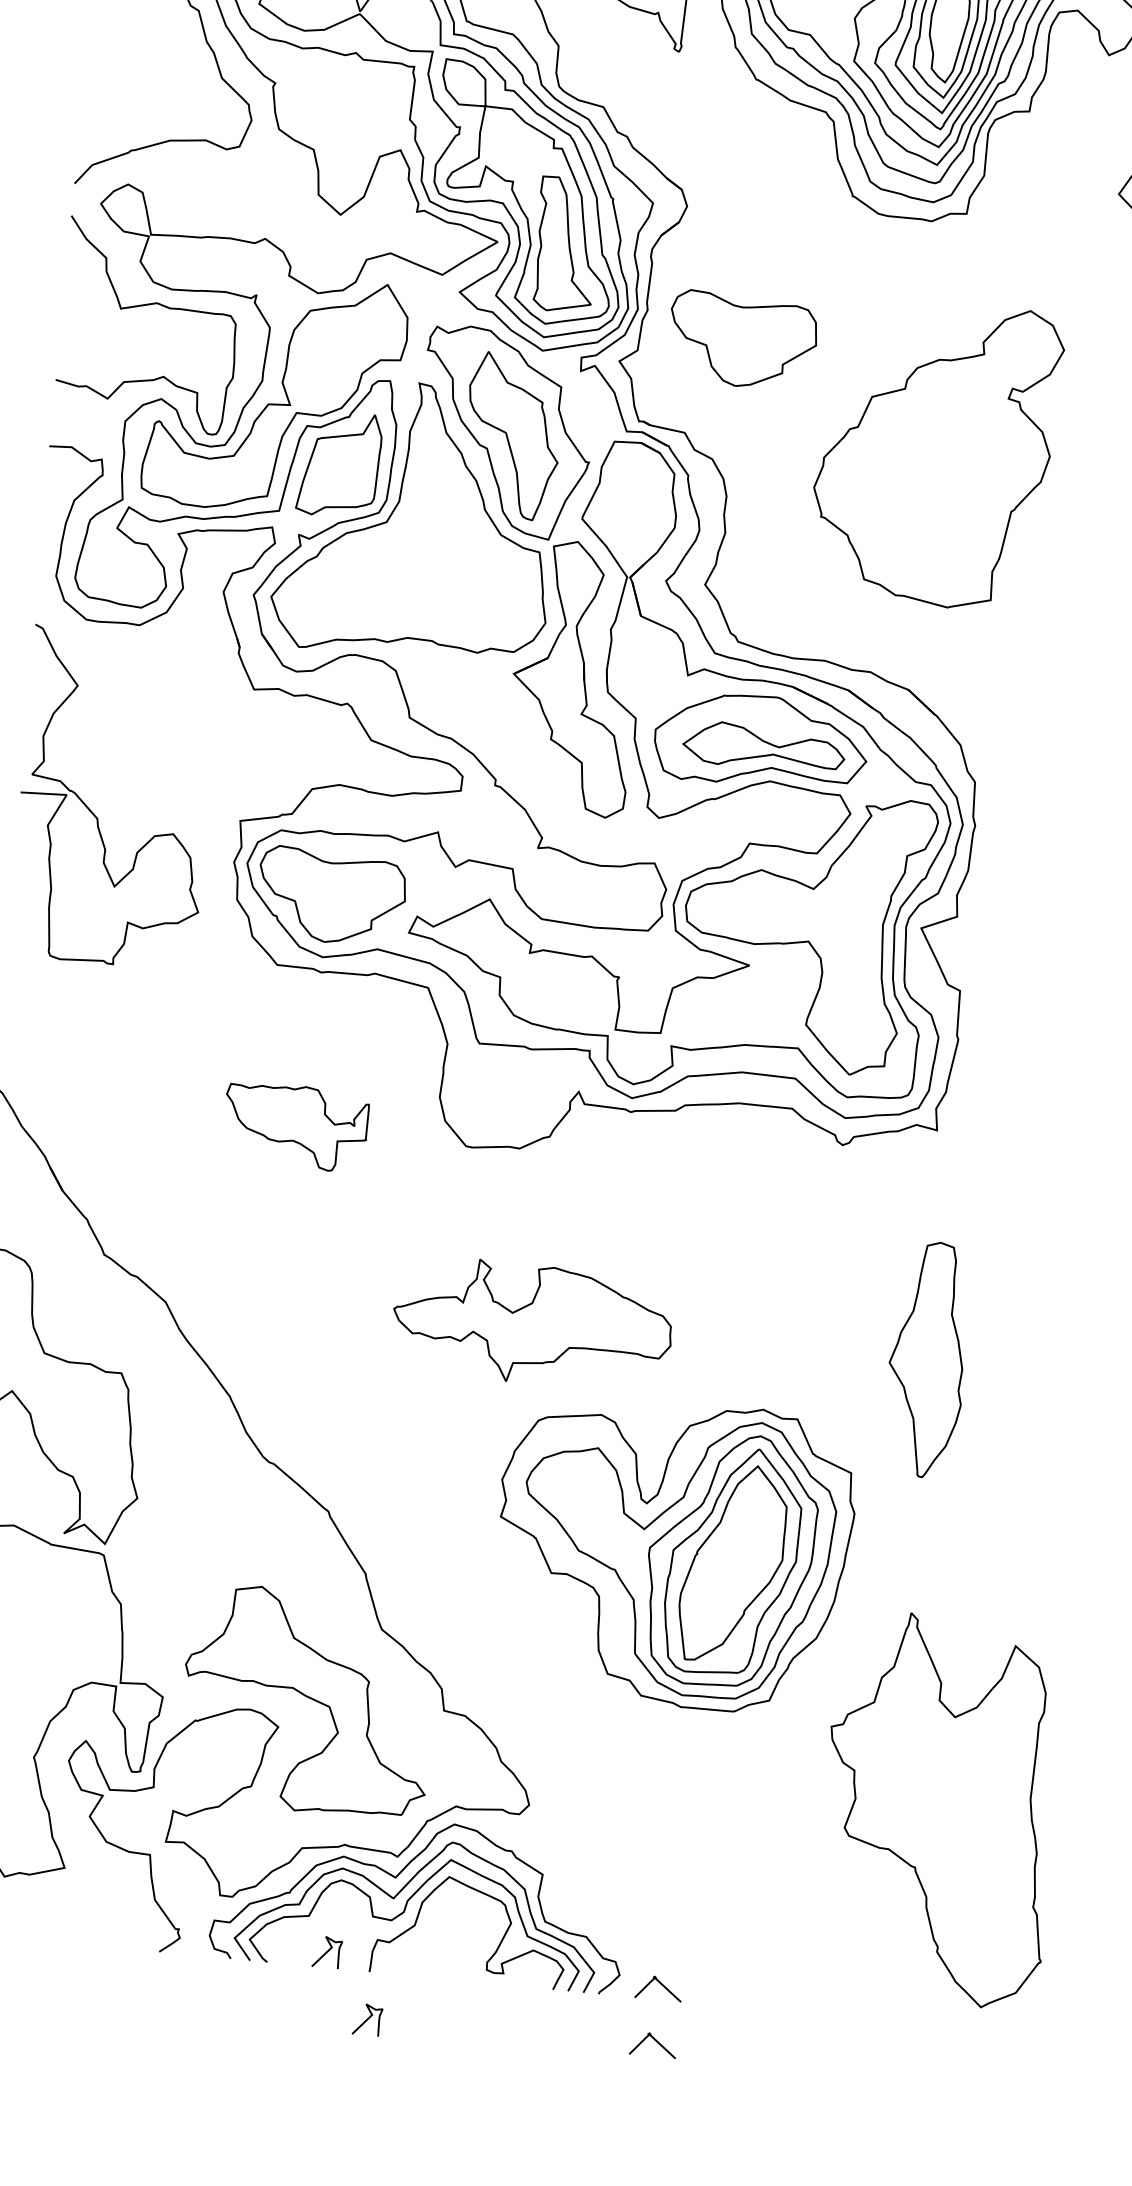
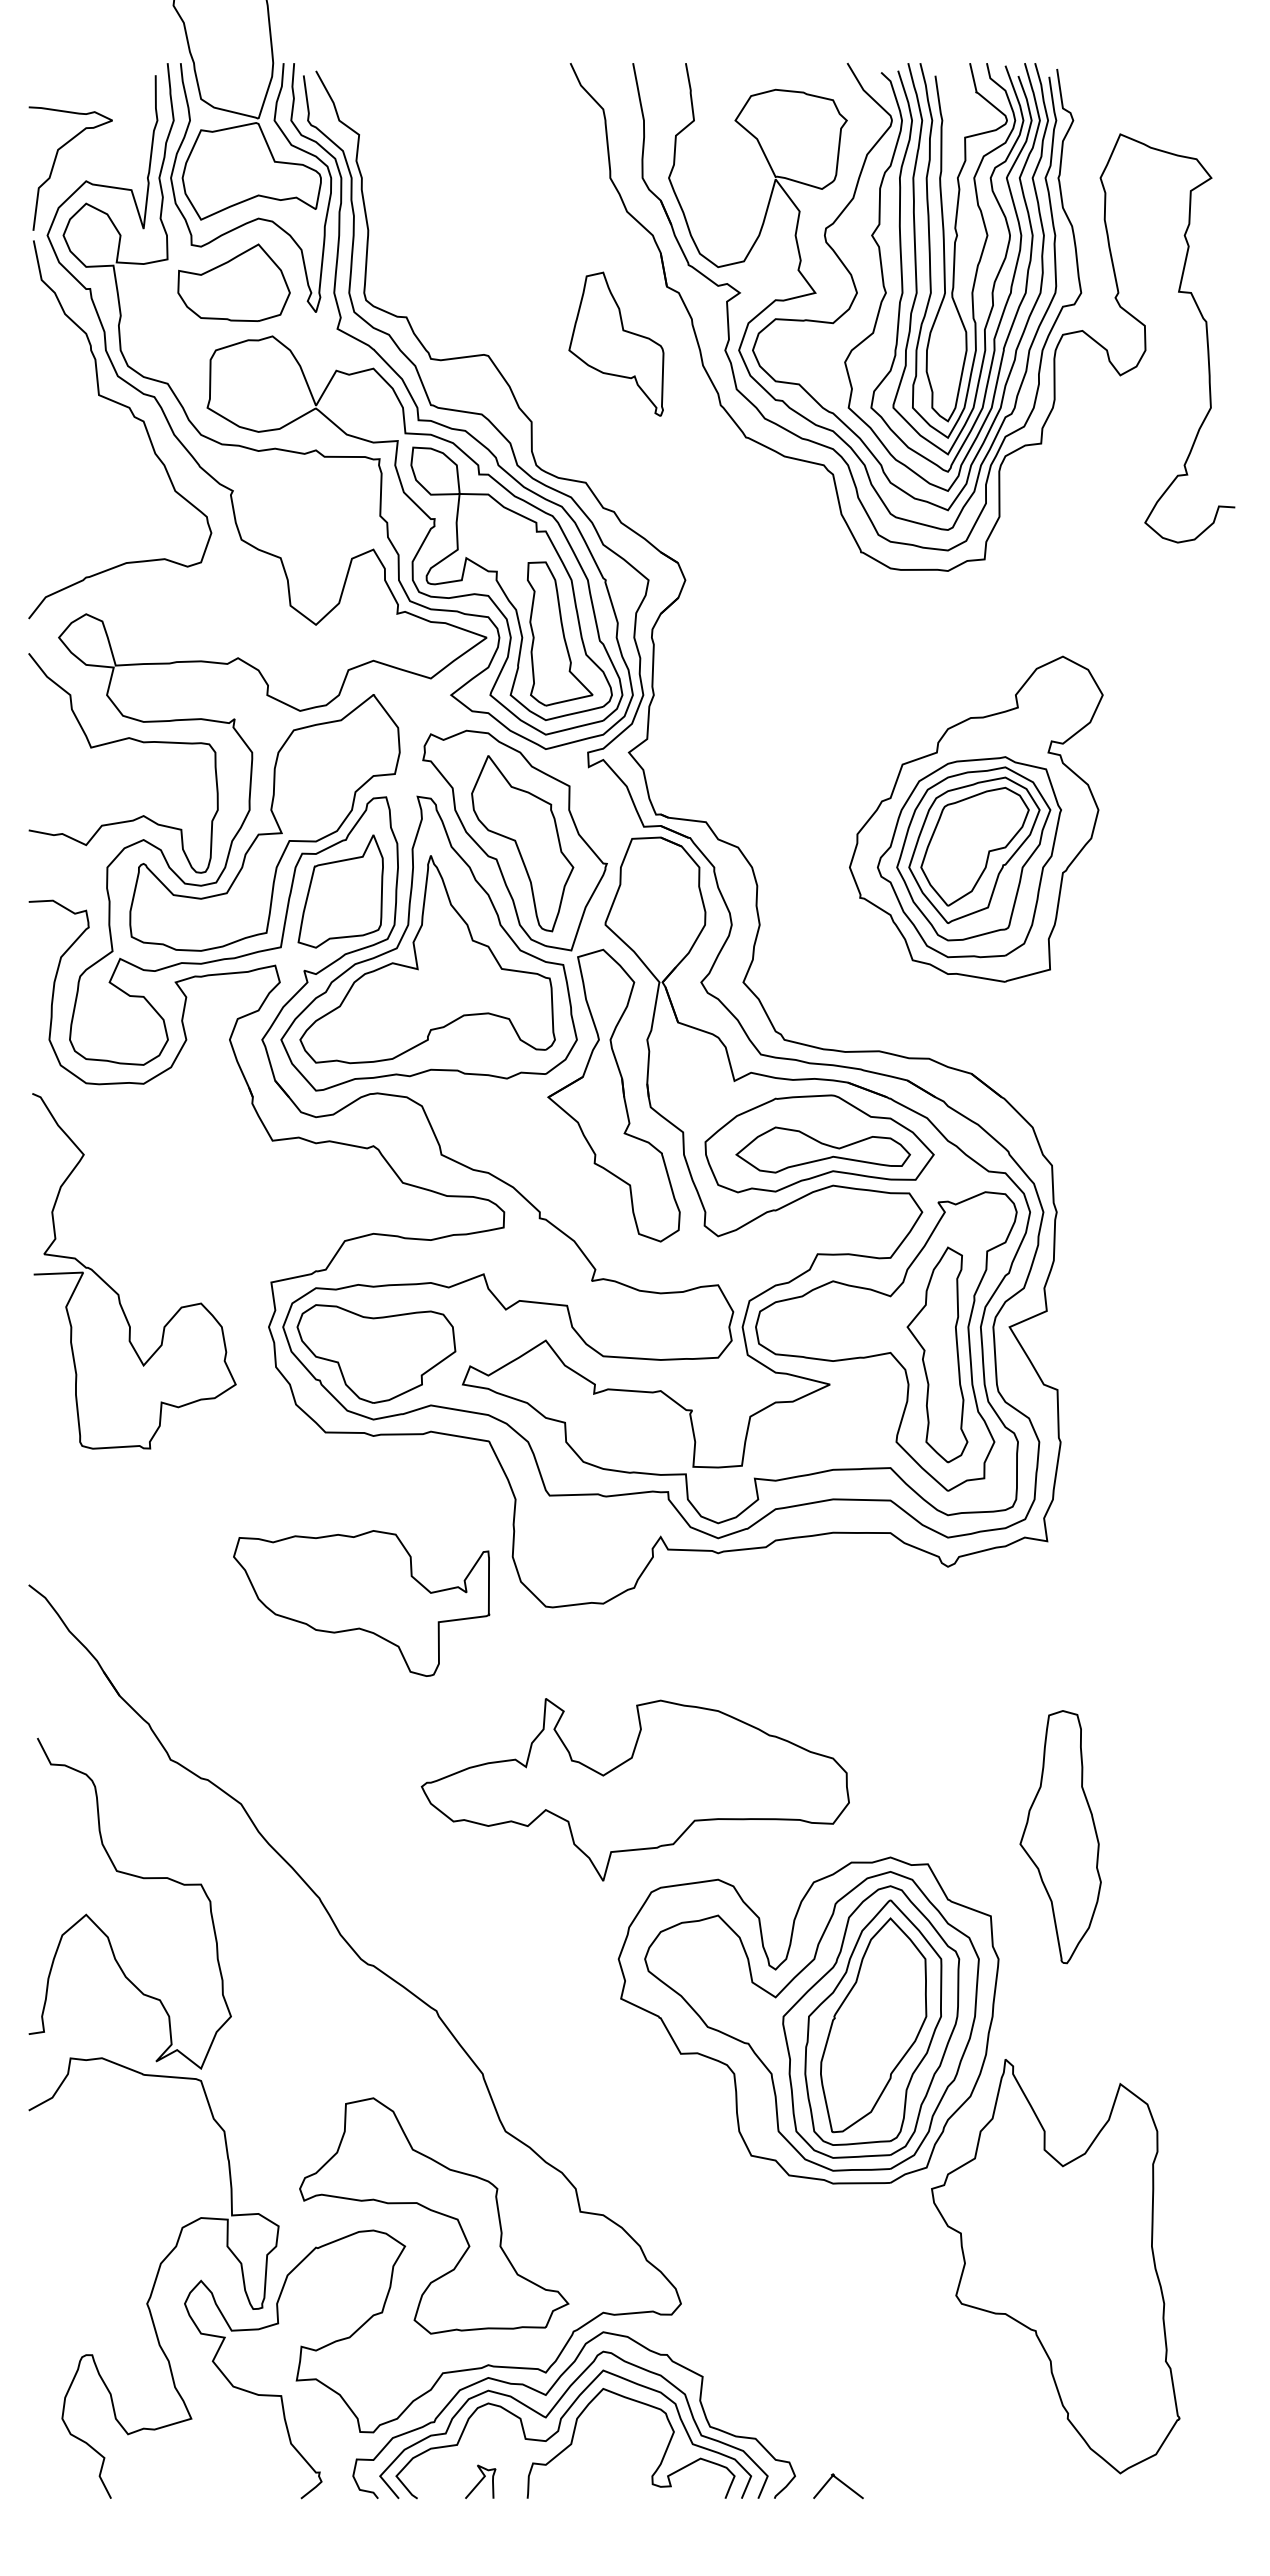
part: (742, 340) -> (758, 717), removed
part: (925, 489) -> (969, 857), added
part: (414, 535) -> (427, 959), added
part: (851, 947) -> (937, 1354), added
part: (295, 1126) -> (361, 1603), size x1.67
part: (531, 1323) -> (634, 1789), size x1.43
part: (927, 1359) -> (1060, 1837), moved
part: (939, 1809) -> (1055, 2266), moved
curve: (367, 2019) -> (530, 2549), removed
curve: (656, 2042) -> (841, 2544), removed

